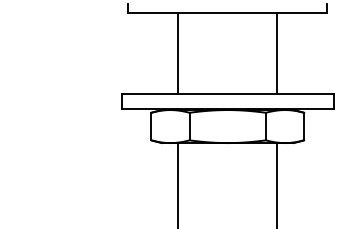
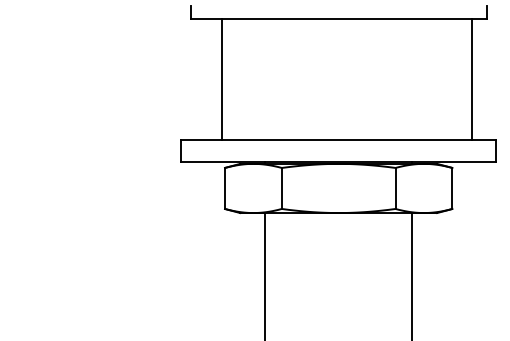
line: (178, 53) -> (222, 79), moved
line: (277, 53) -> (472, 79), moved

